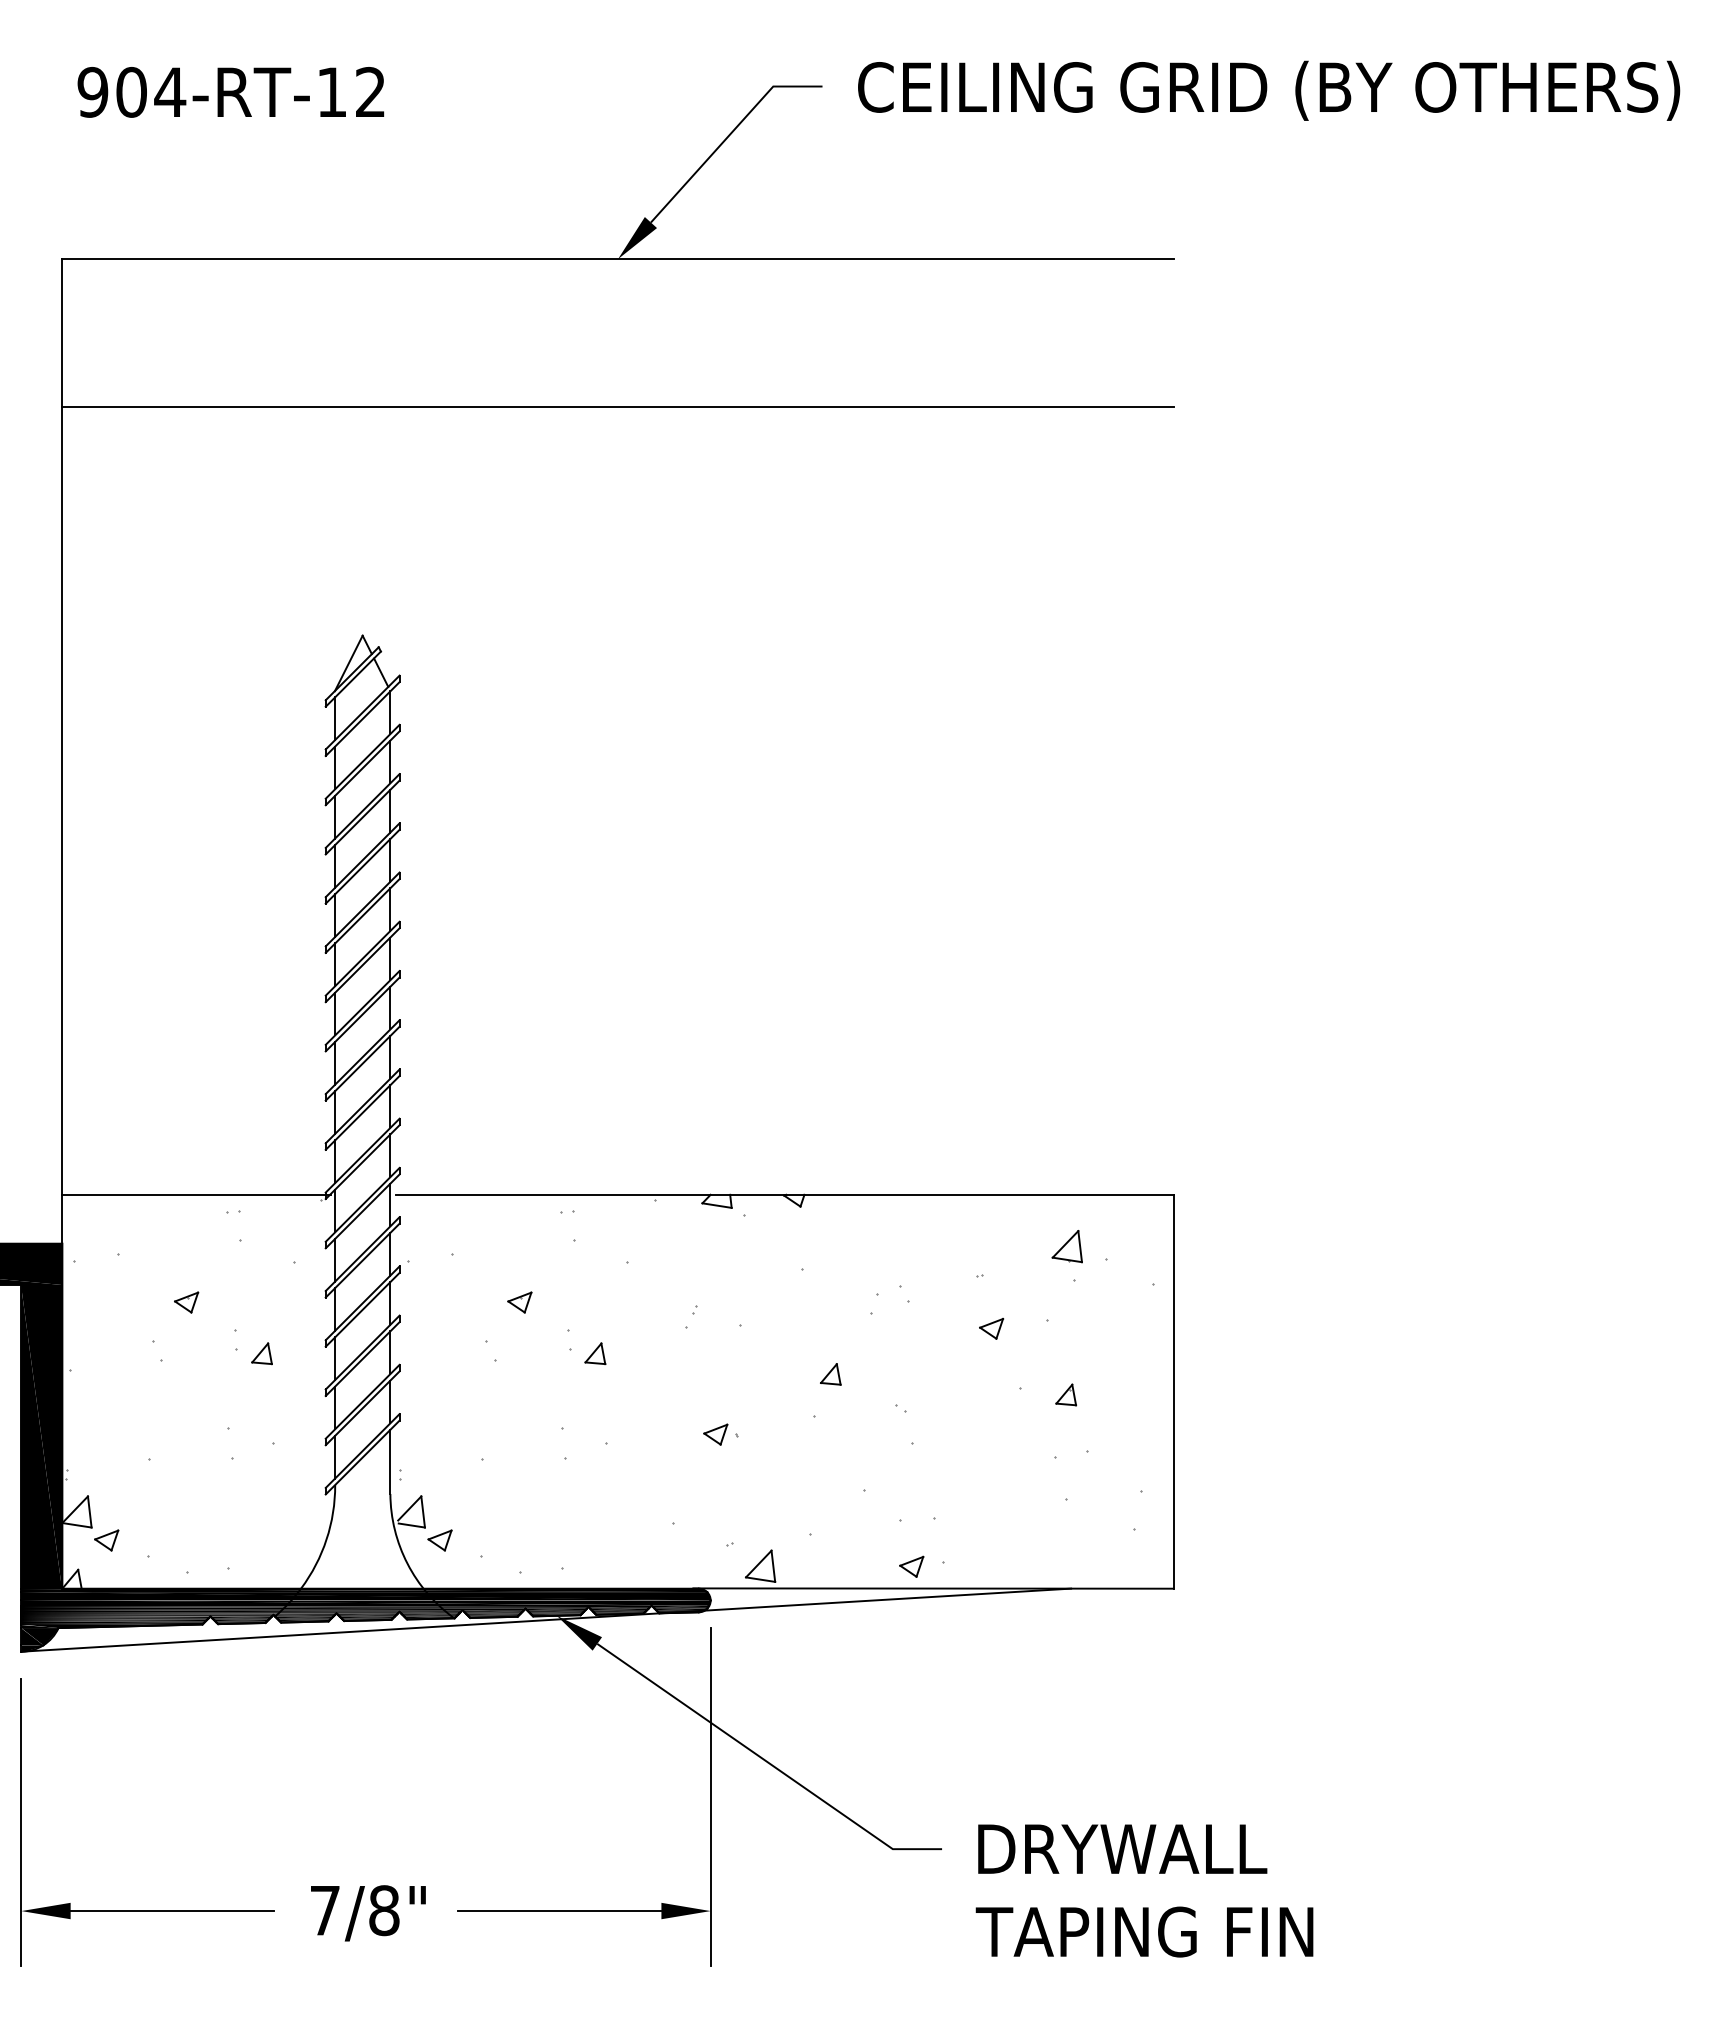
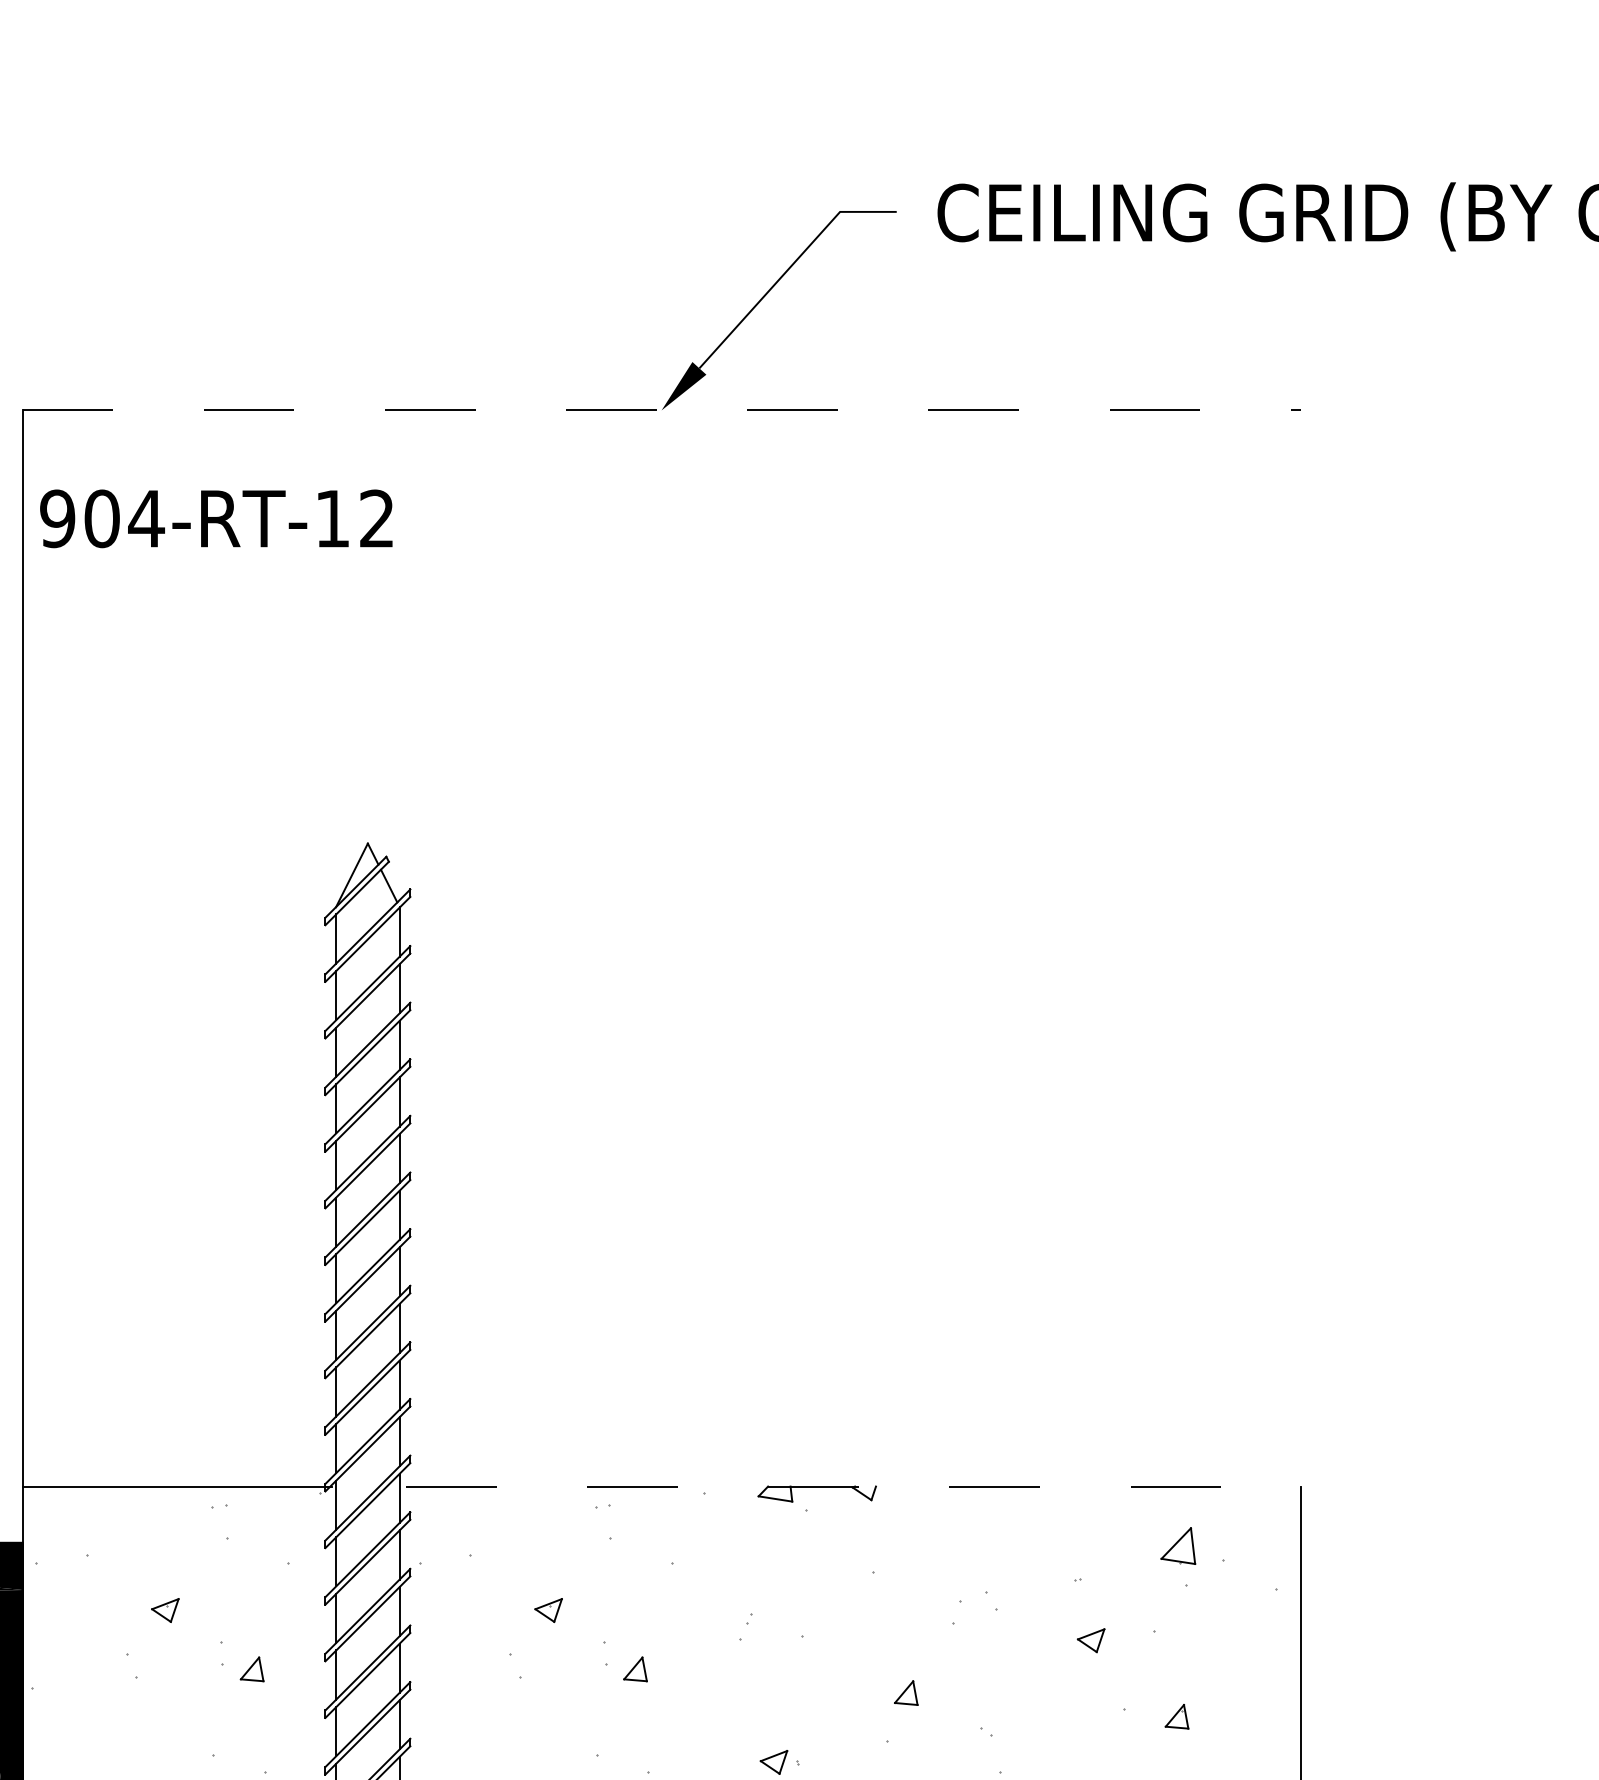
text: (230, 92) -> (215, 518), moved
line: (618, 259) -> (662, 410), solid -> dashed
line: (617, 406) -> (660, 579), removed
line: (784, 1194) -> (853, 1486), solid -> dashed

